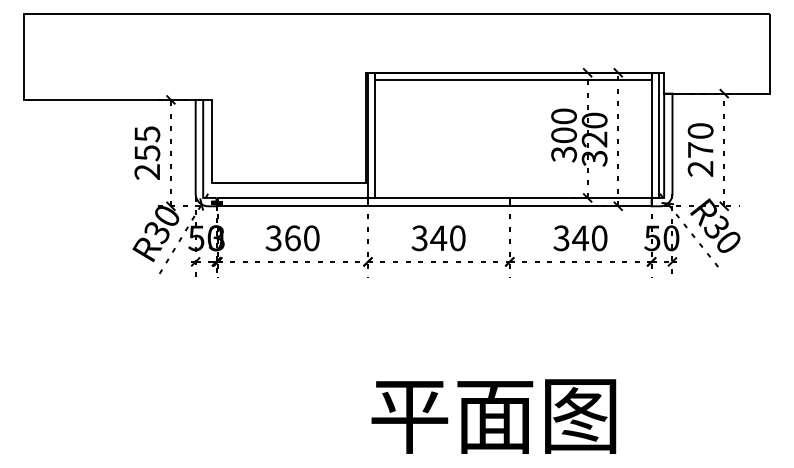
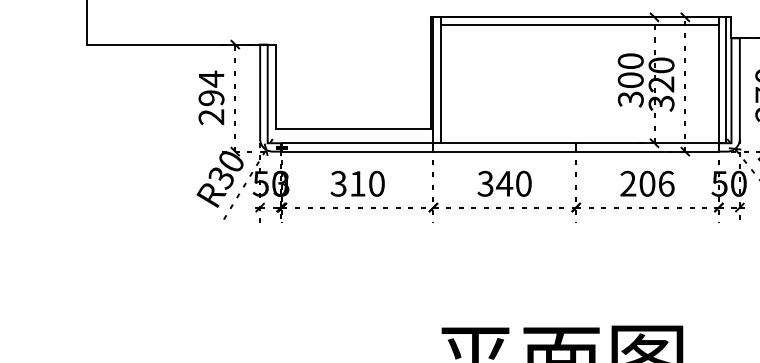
text: (147, 143) -> (211, 88), 255 -> 294
text: (292, 238) -> (357, 184), 360 -> 310
text: (580, 238) -> (647, 184), 340 -> 206

